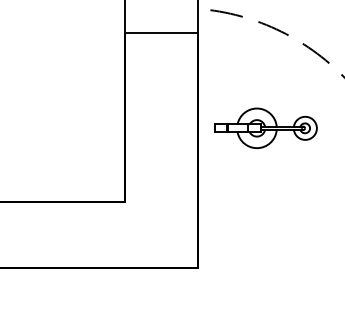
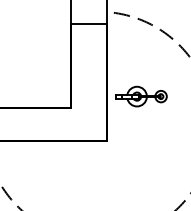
part: (265, 128) -> (141, 96), moved

